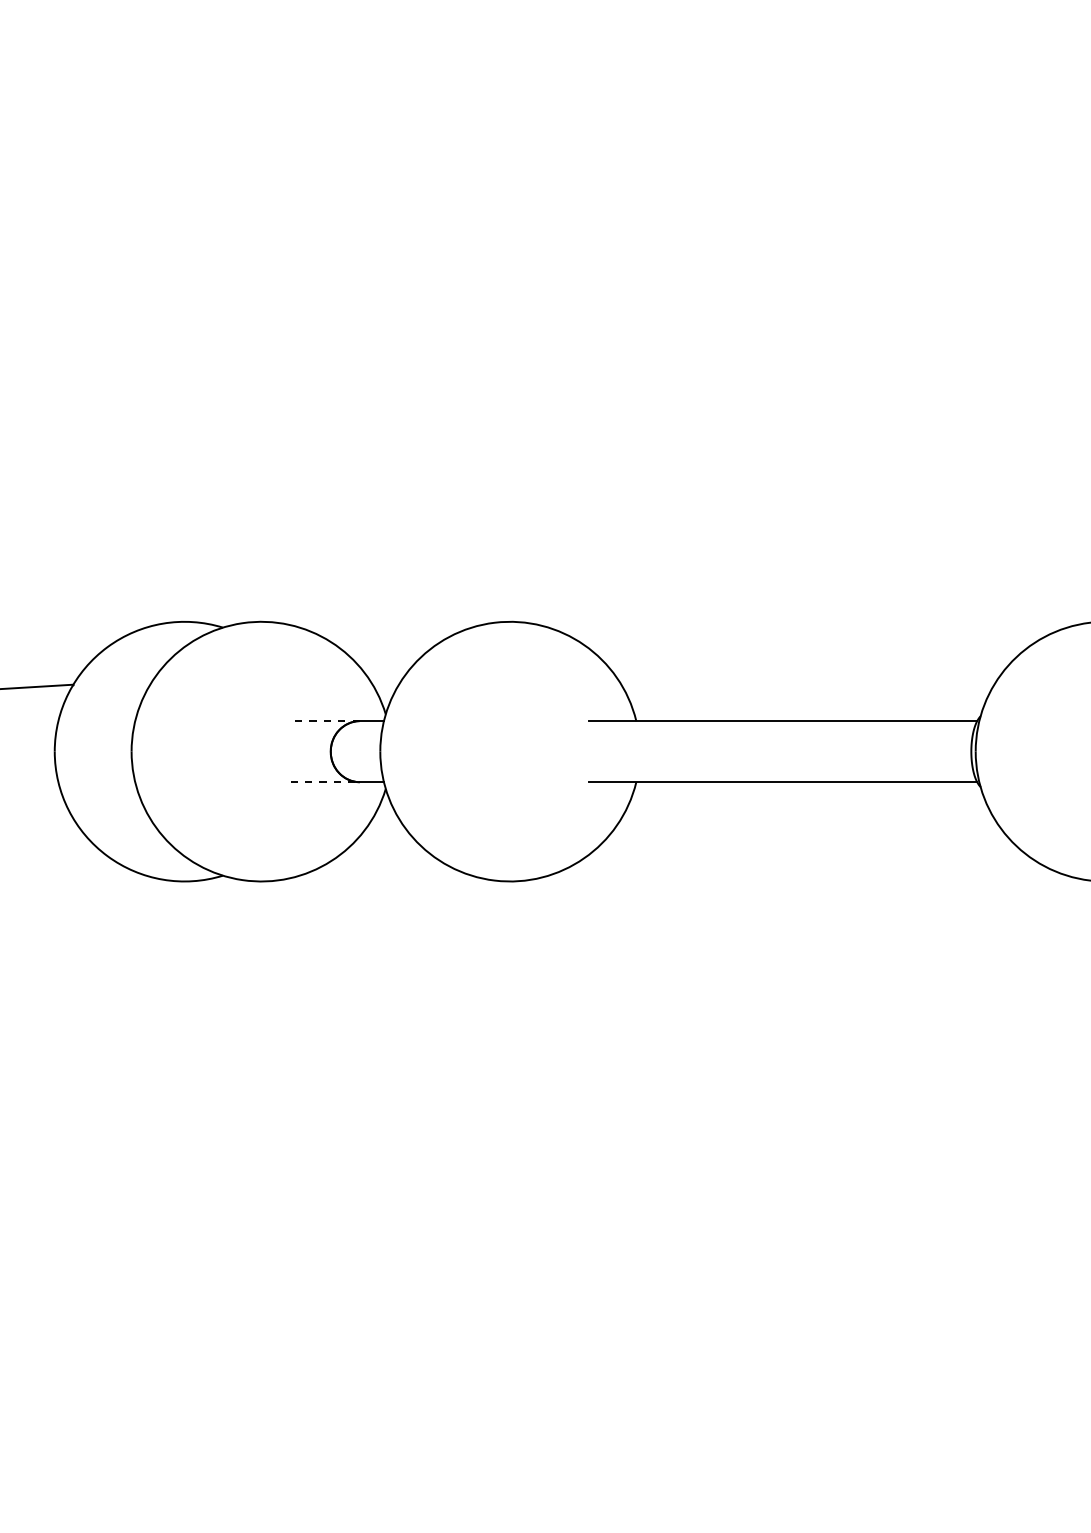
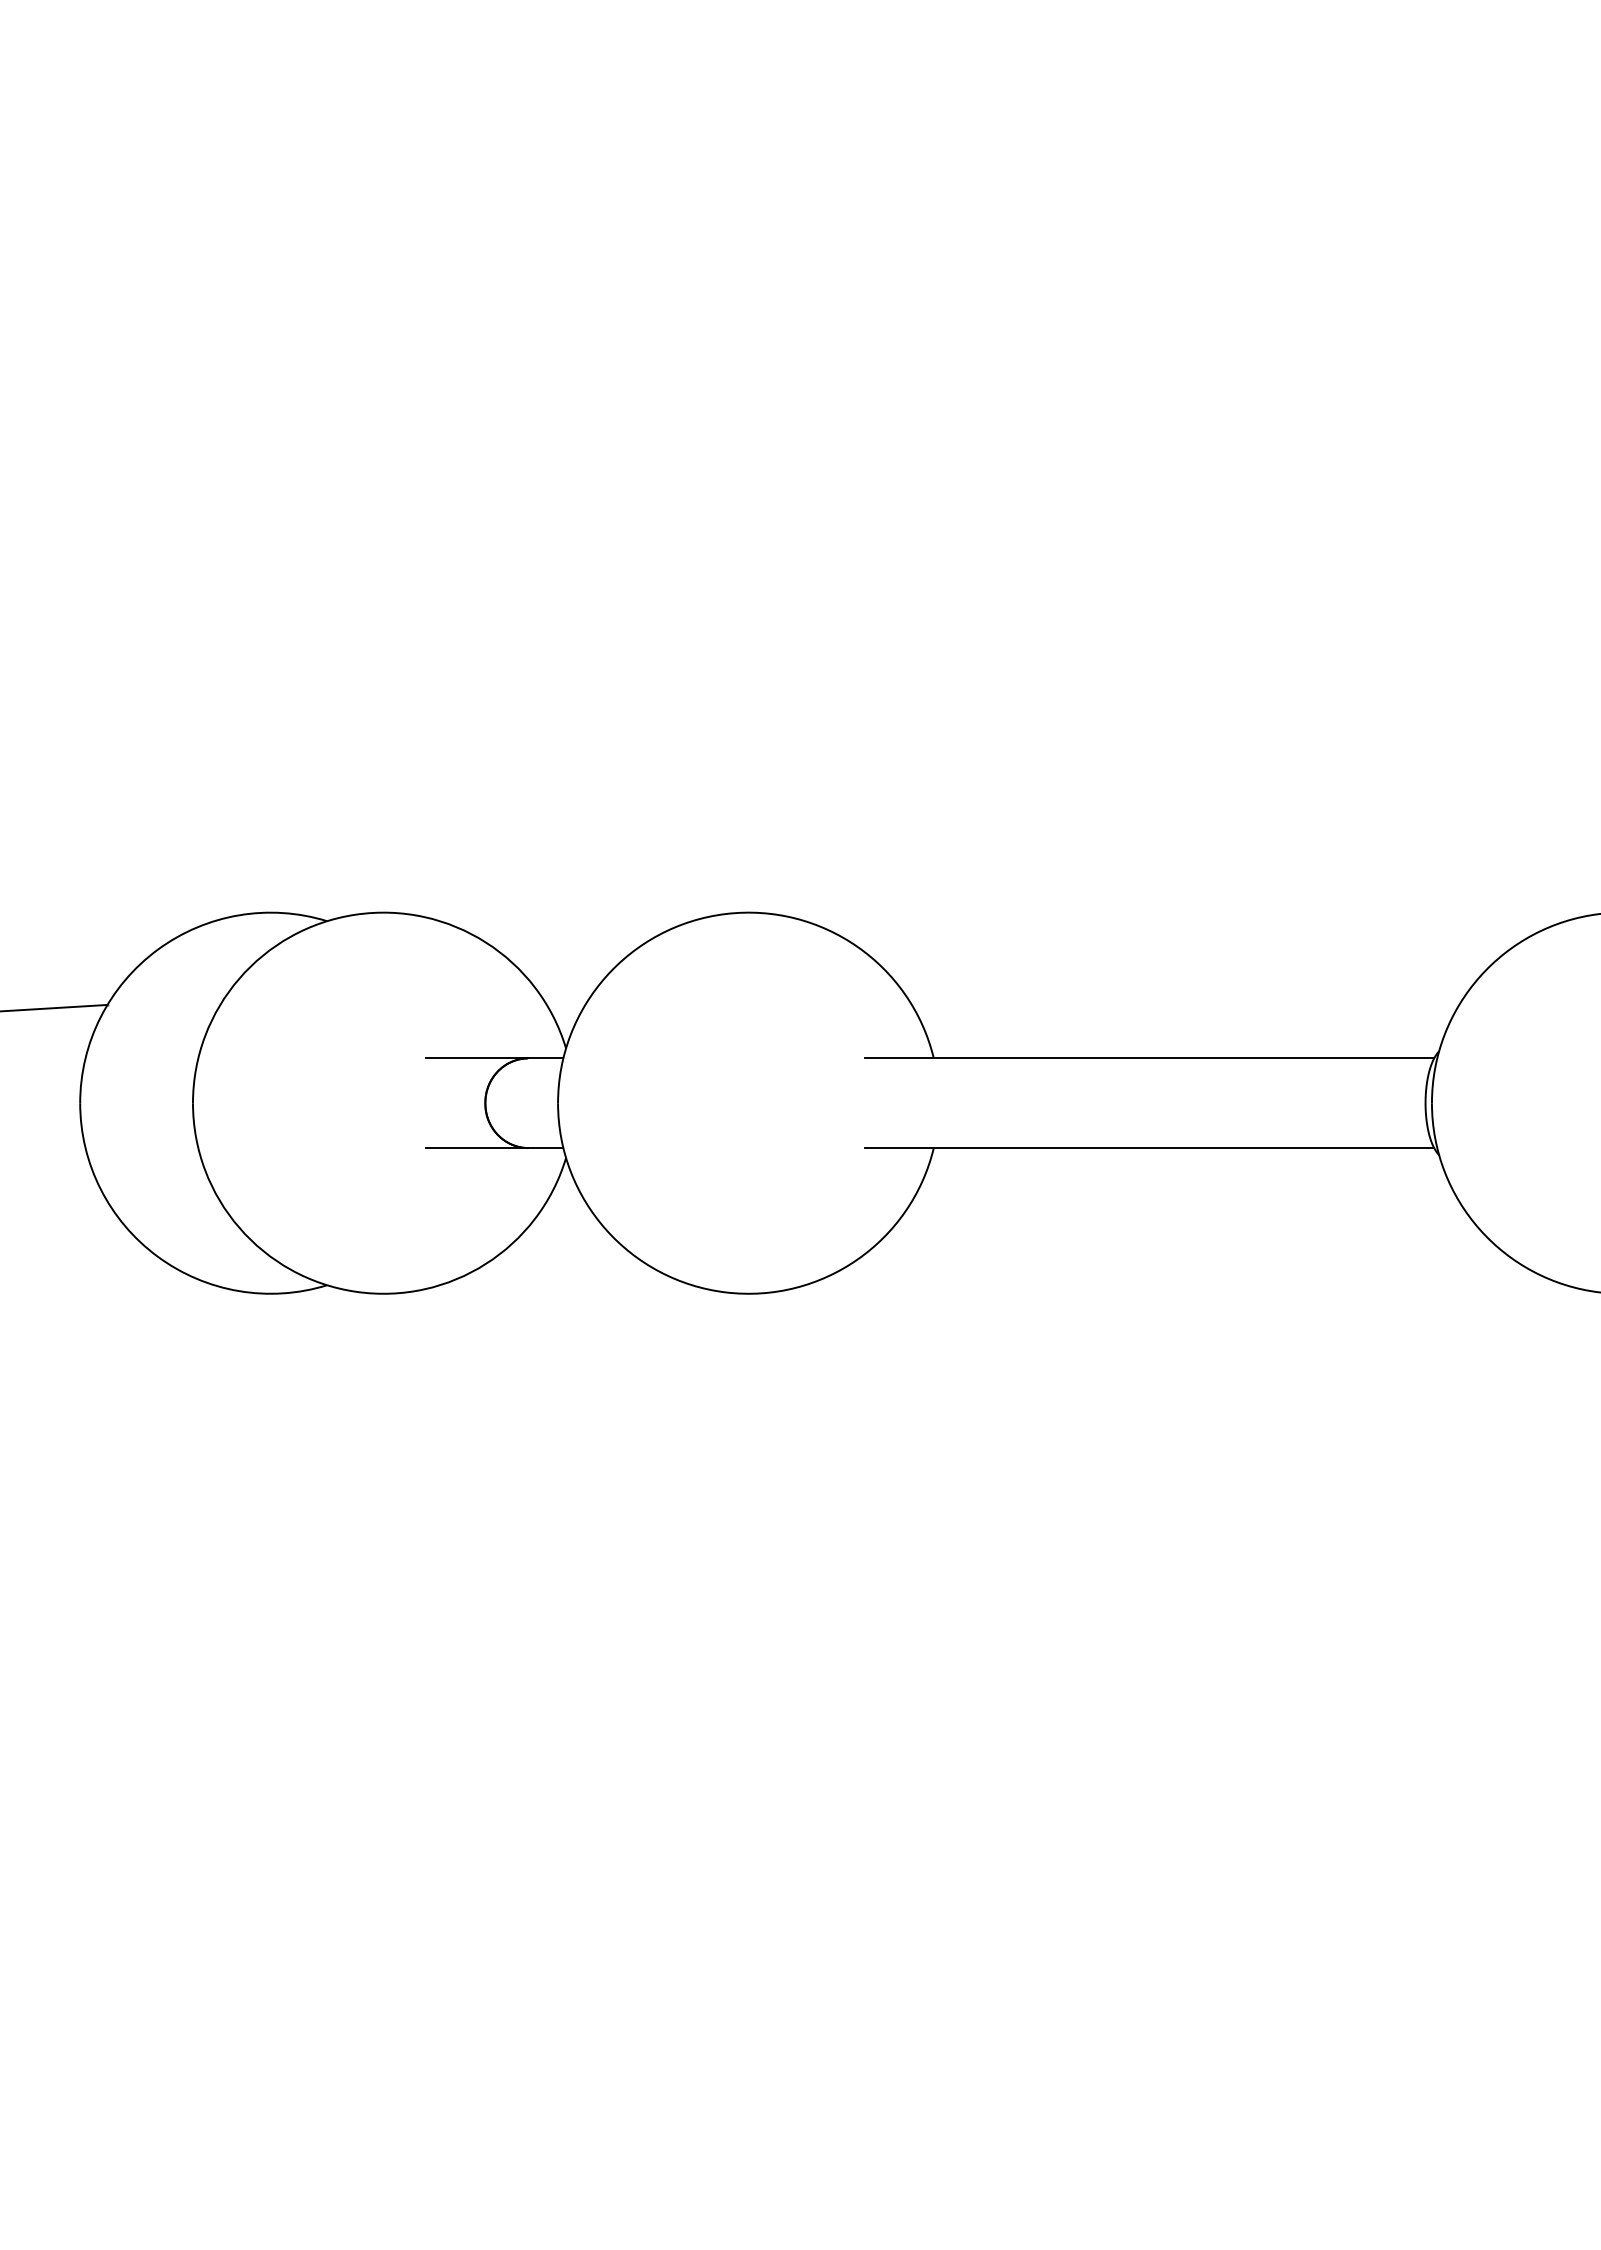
line: (325, 721) -> (477, 1058), dashed -> solid
line: (325, 782) -> (477, 1148), dashed -> solid

